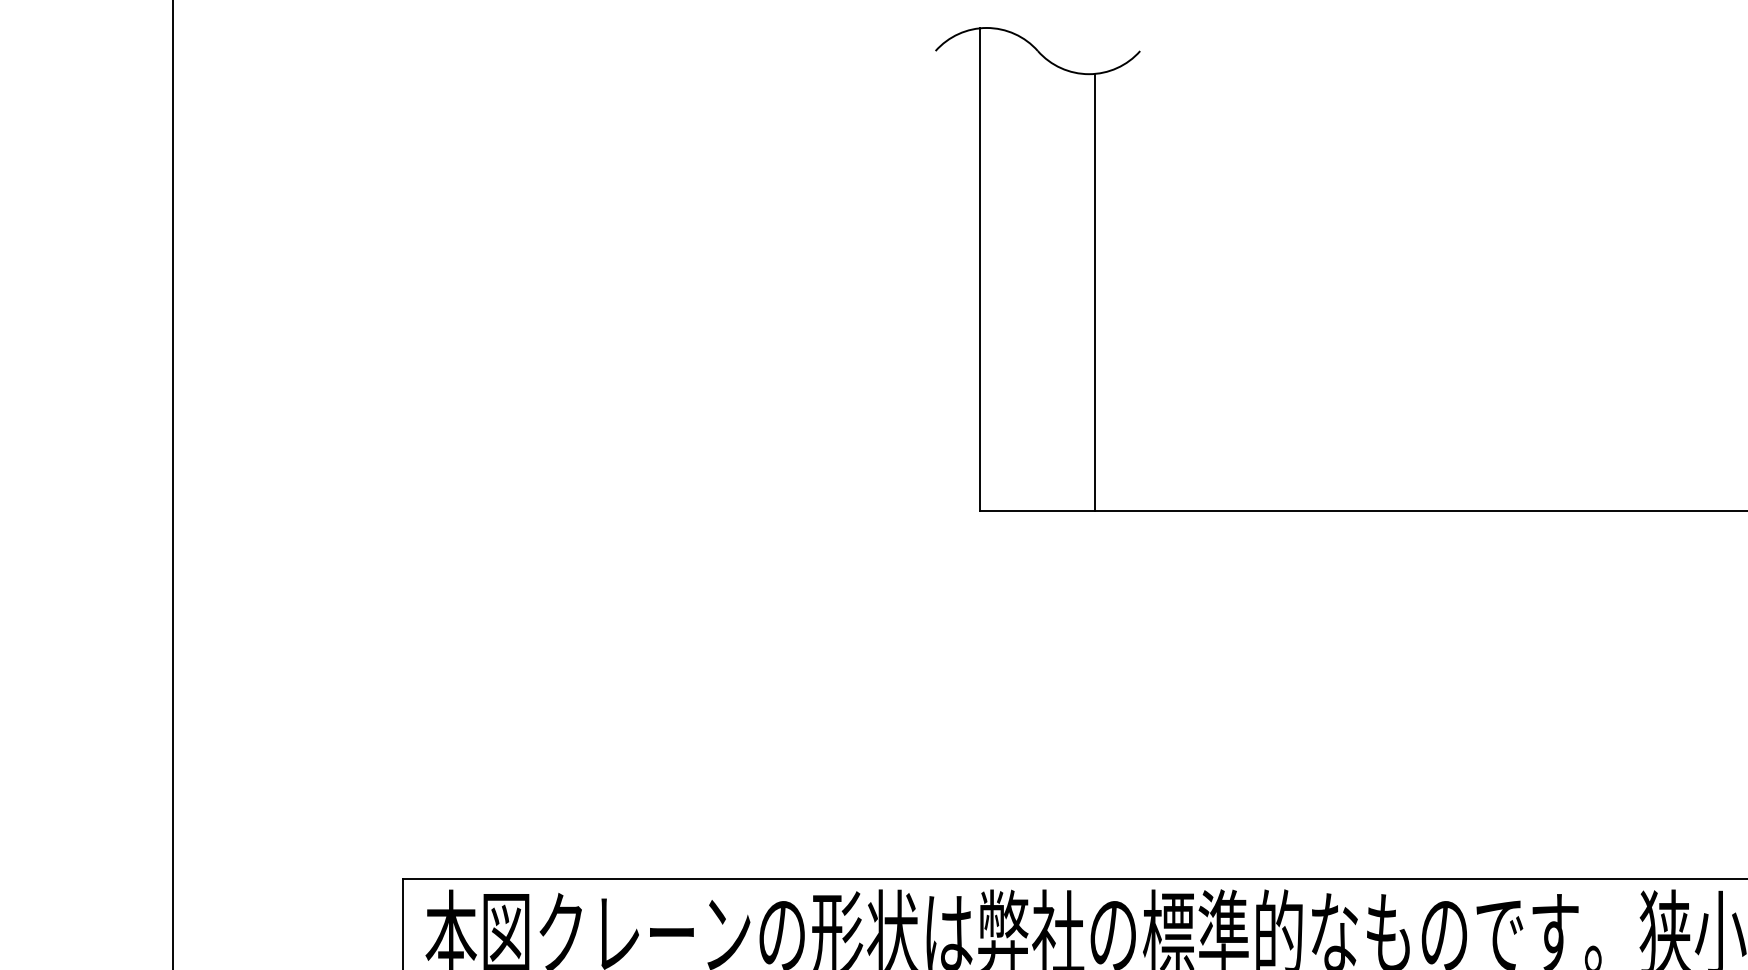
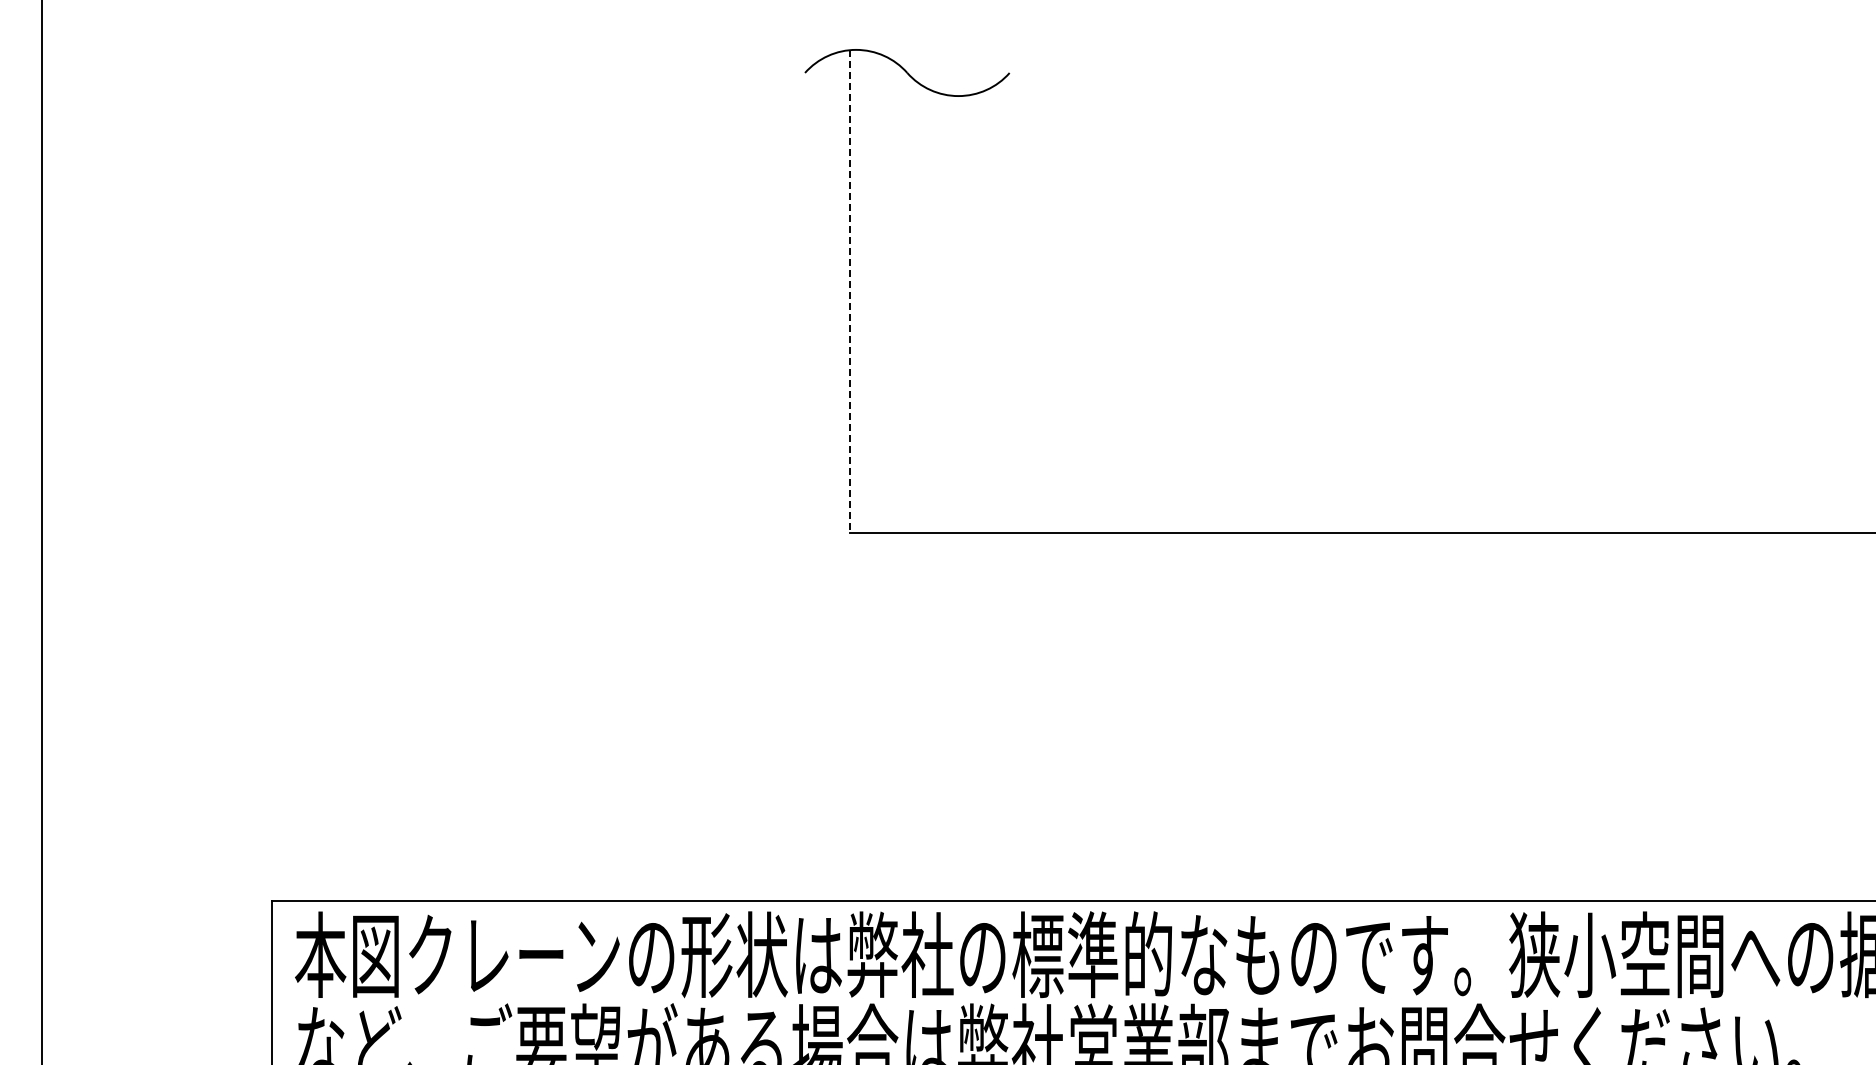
line: (980, 270) -> (849, 292), solid -> dashed
line: (1095, 291) -> (964, 313), removed

